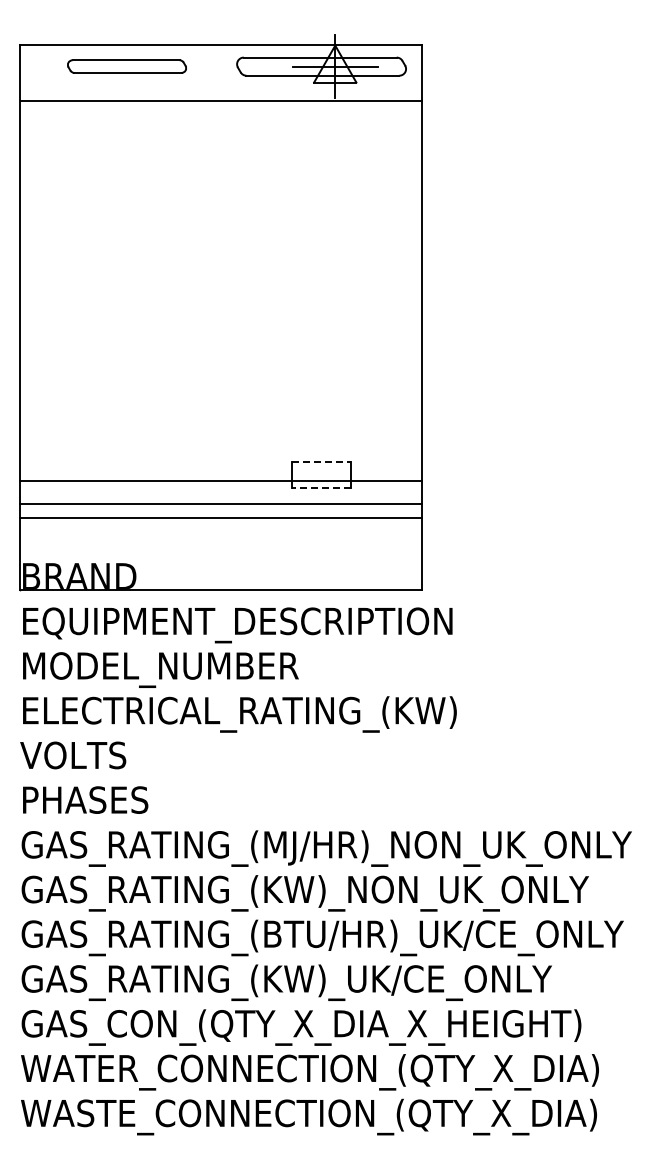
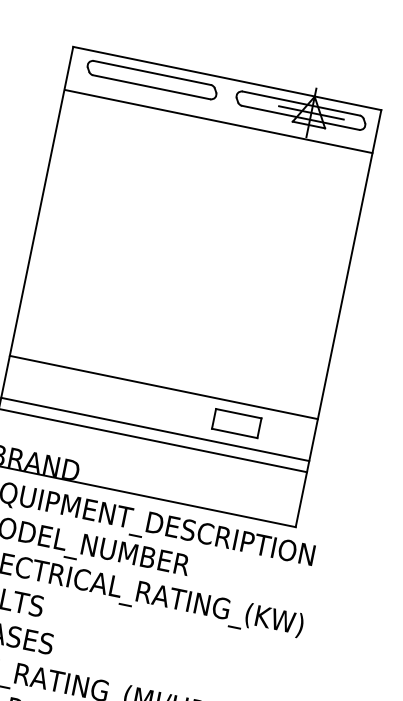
part: (126, 66) -> (151, 79), size x1.43
line: (321, 462) -> (238, 413), dashed -> solid
line: (220, 480) -> (163, 387), moved
line: (321, 488) -> (234, 433), dashed -> solid

